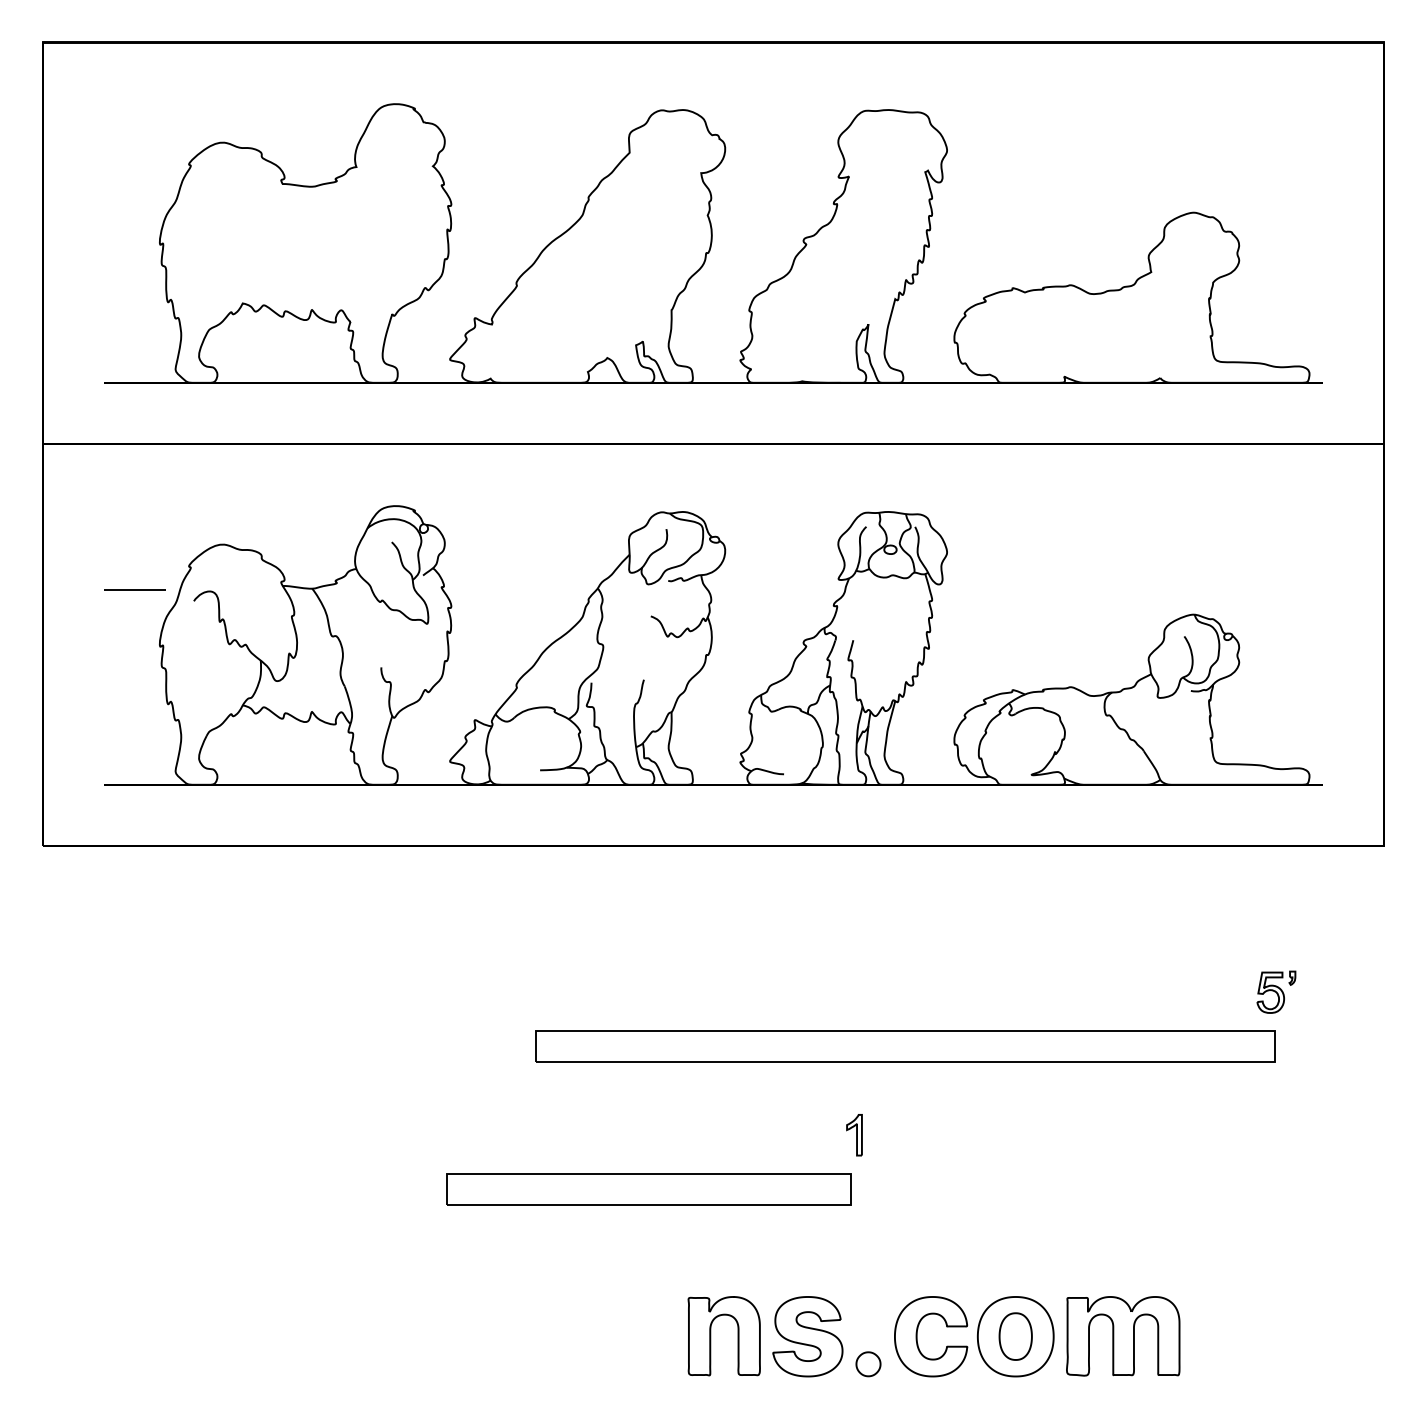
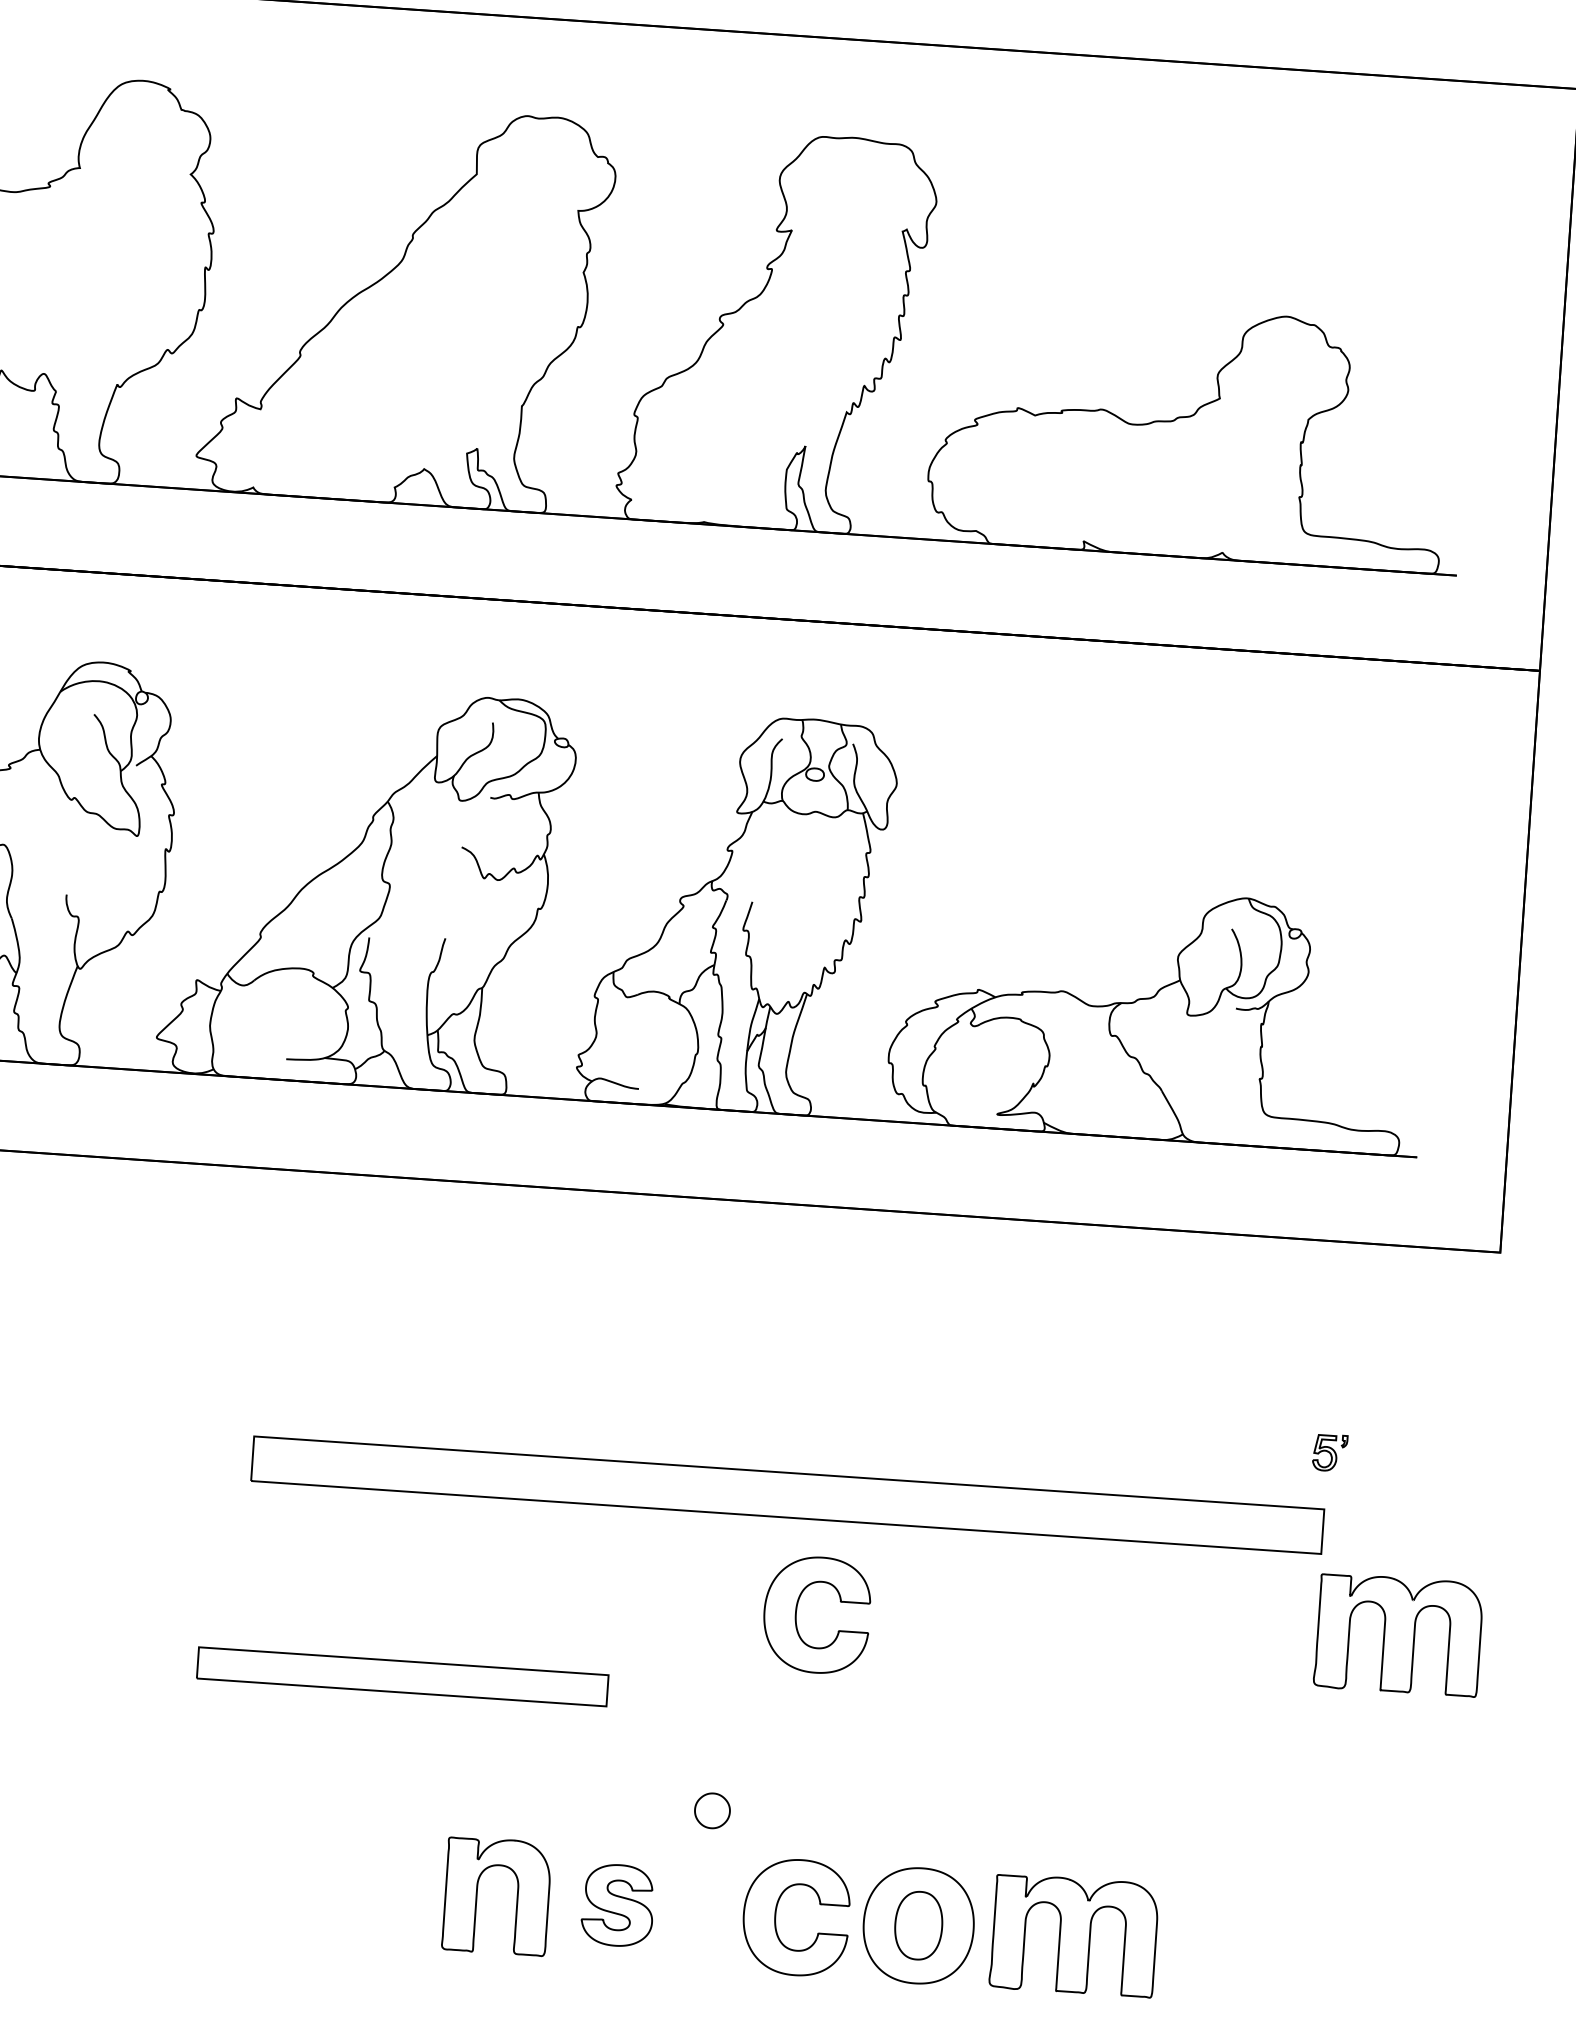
part: (1276, 991) -> (1330, 1451), size x0.6
part: (1332, 1114) -> (1399, 1635), added
part: (917, 1127) -> (797, 1613), added
part: (854, 1135) -> (705, 1618), removed
part: (648, 1189) -> (401, 1676), size x0.7
part: (807, 1336) -> (617, 1904), size x0.7
part: (868, 1364) -> (712, 1811), moved

